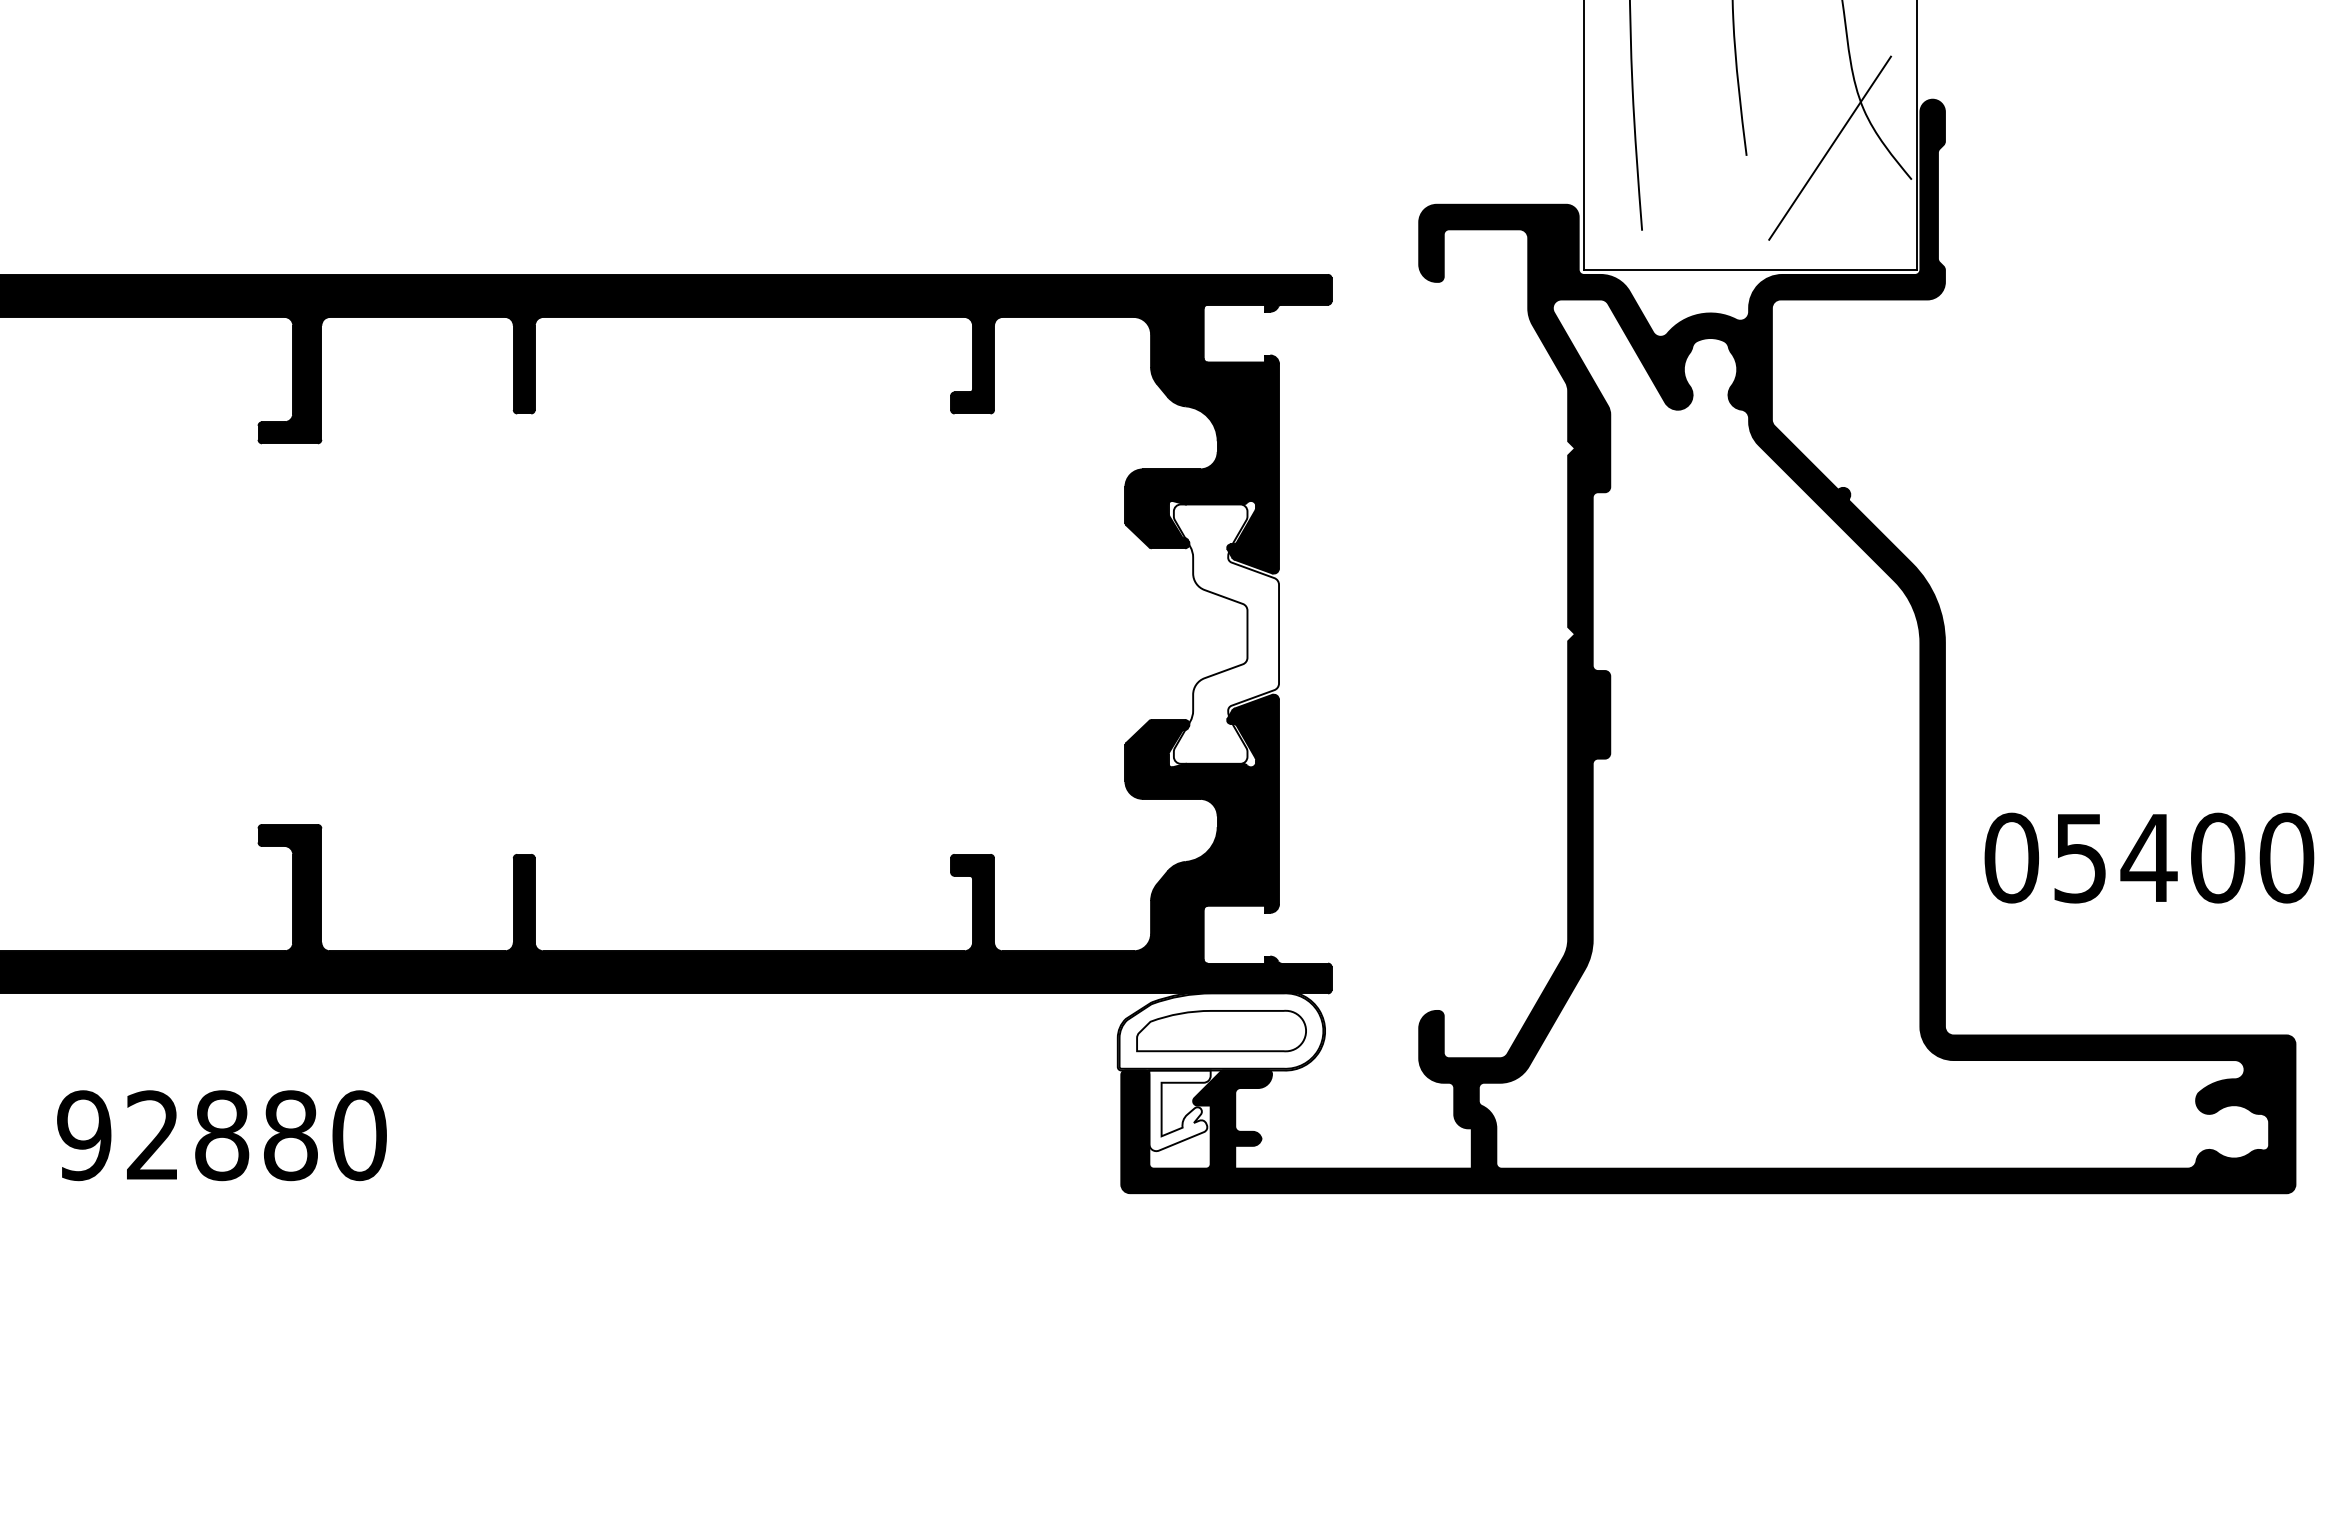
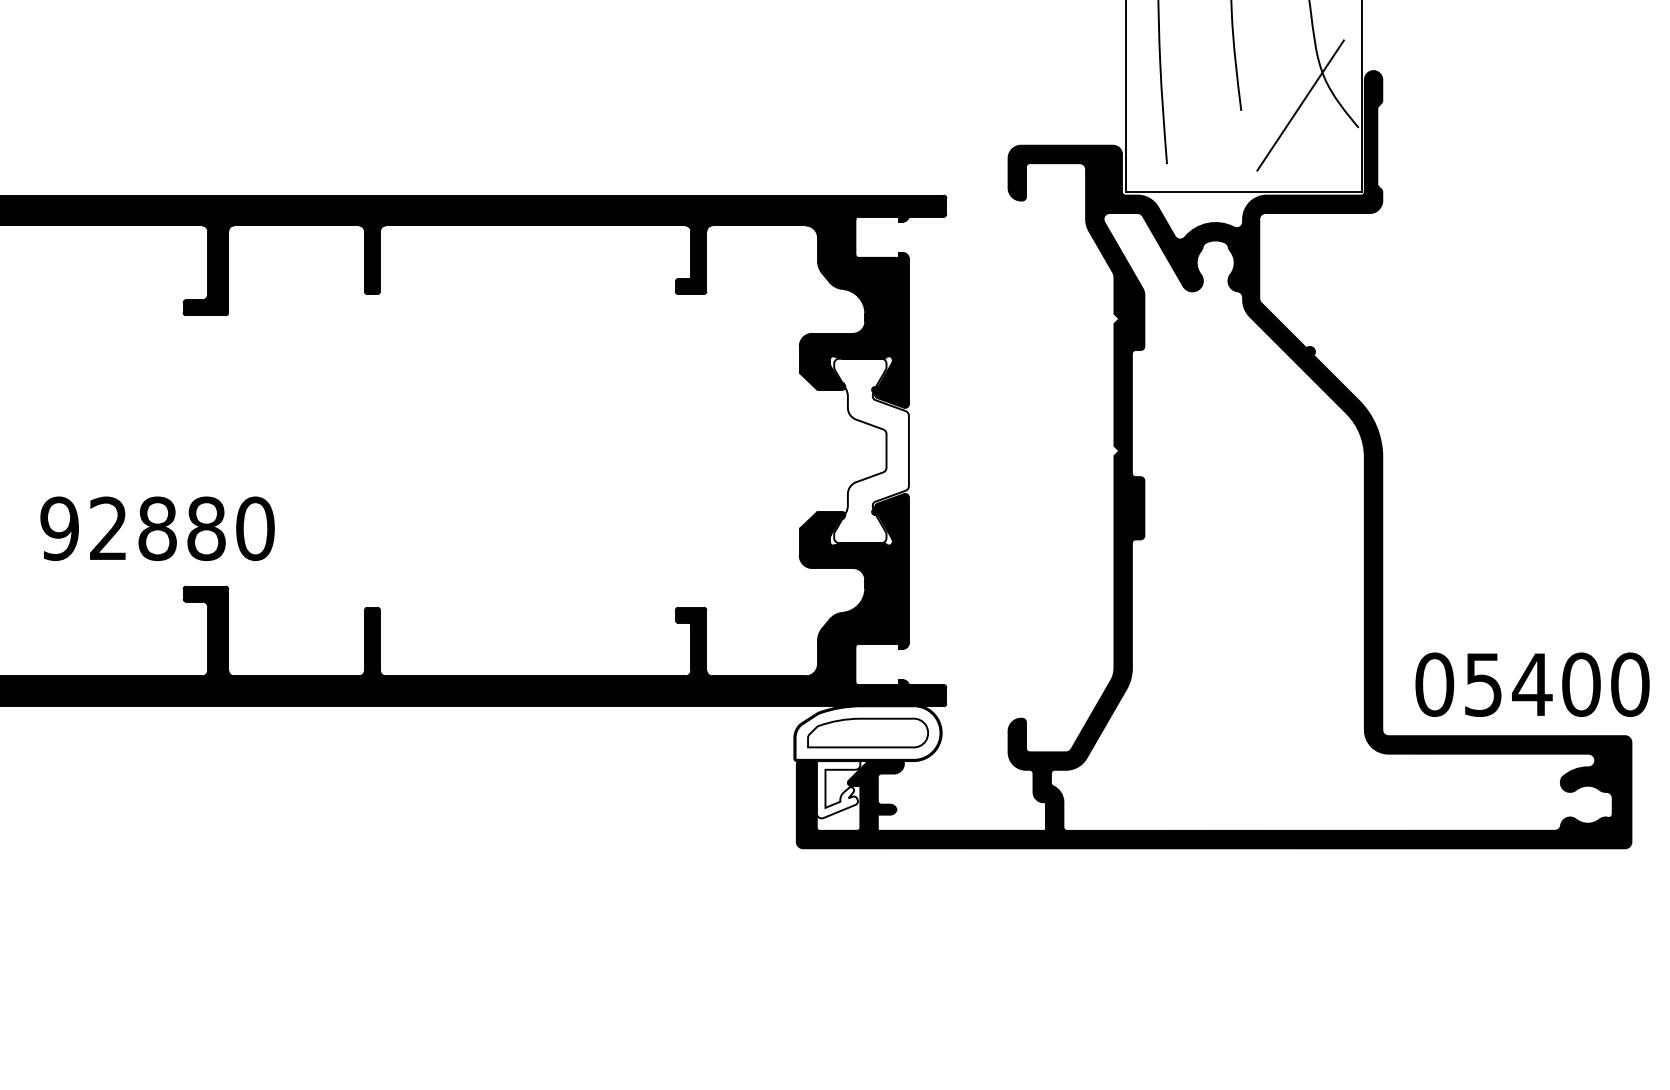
text: (2149, 857) -> (1532, 684), moved
text: (221, 1135) -> (157, 528), moved

